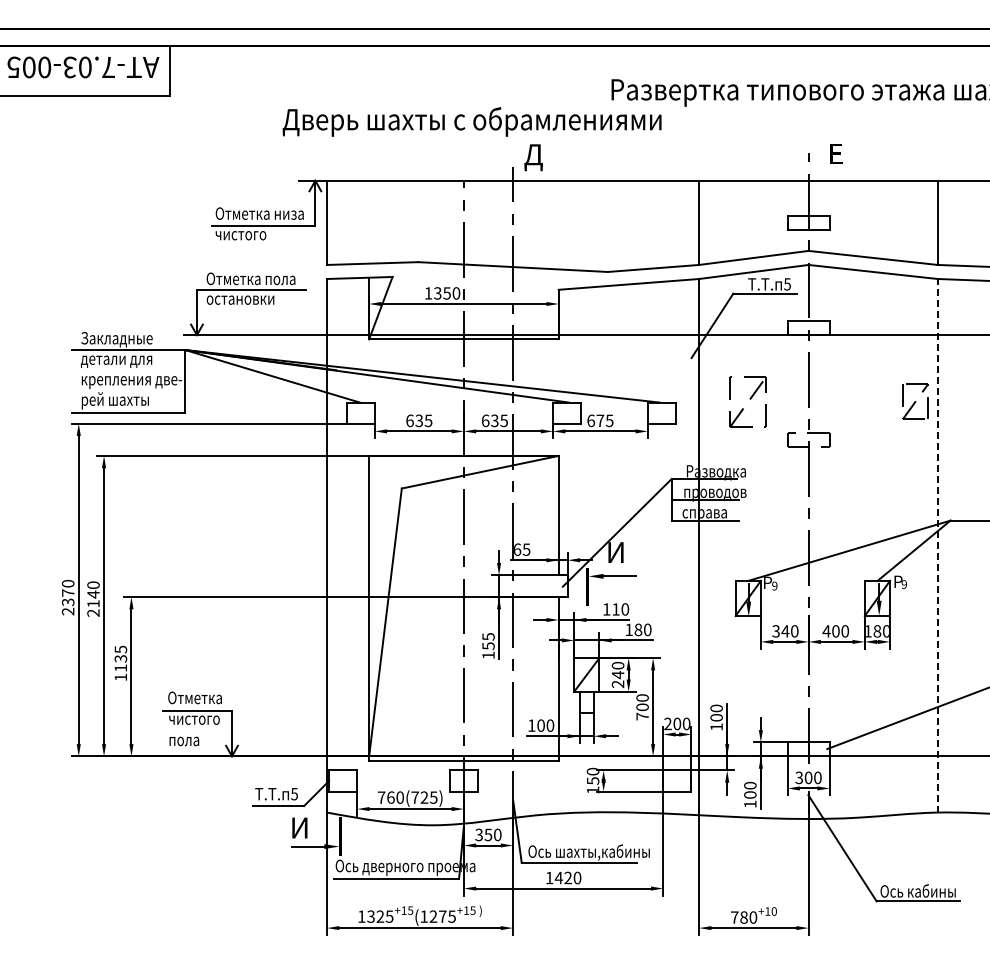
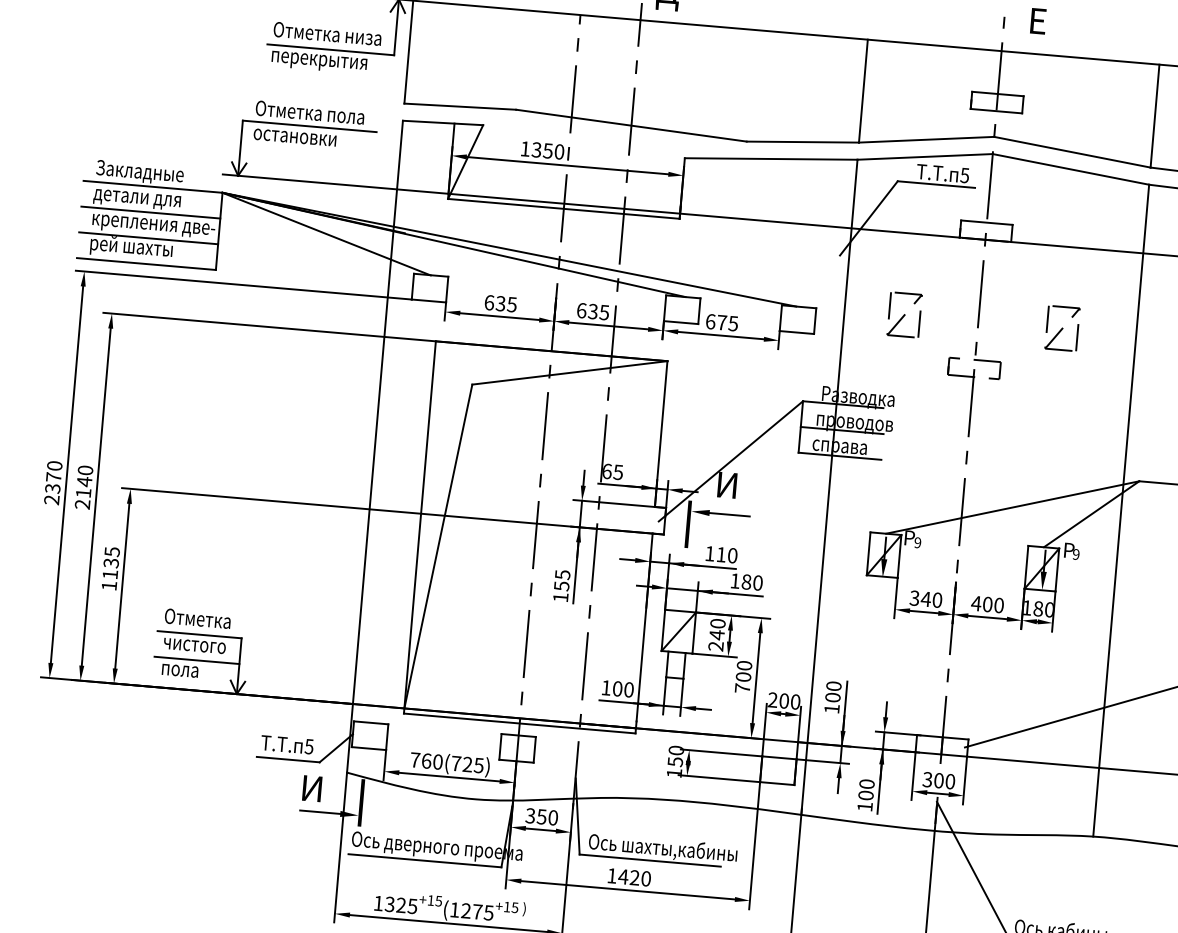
text: (254, 237) -> (318, 62), чистого -> перекрытия
line: (128, 371) -> (150, 212), added
line: (128, 392) -> (148, 238), added
part: (748, 401) -> (905, 314), size x0.71
part: (915, 401) -> (1062, 328), moved
line: (937, 545) -> (1120, 510), dashed -> solid
line: (197, 731) -> (197, 660), added

